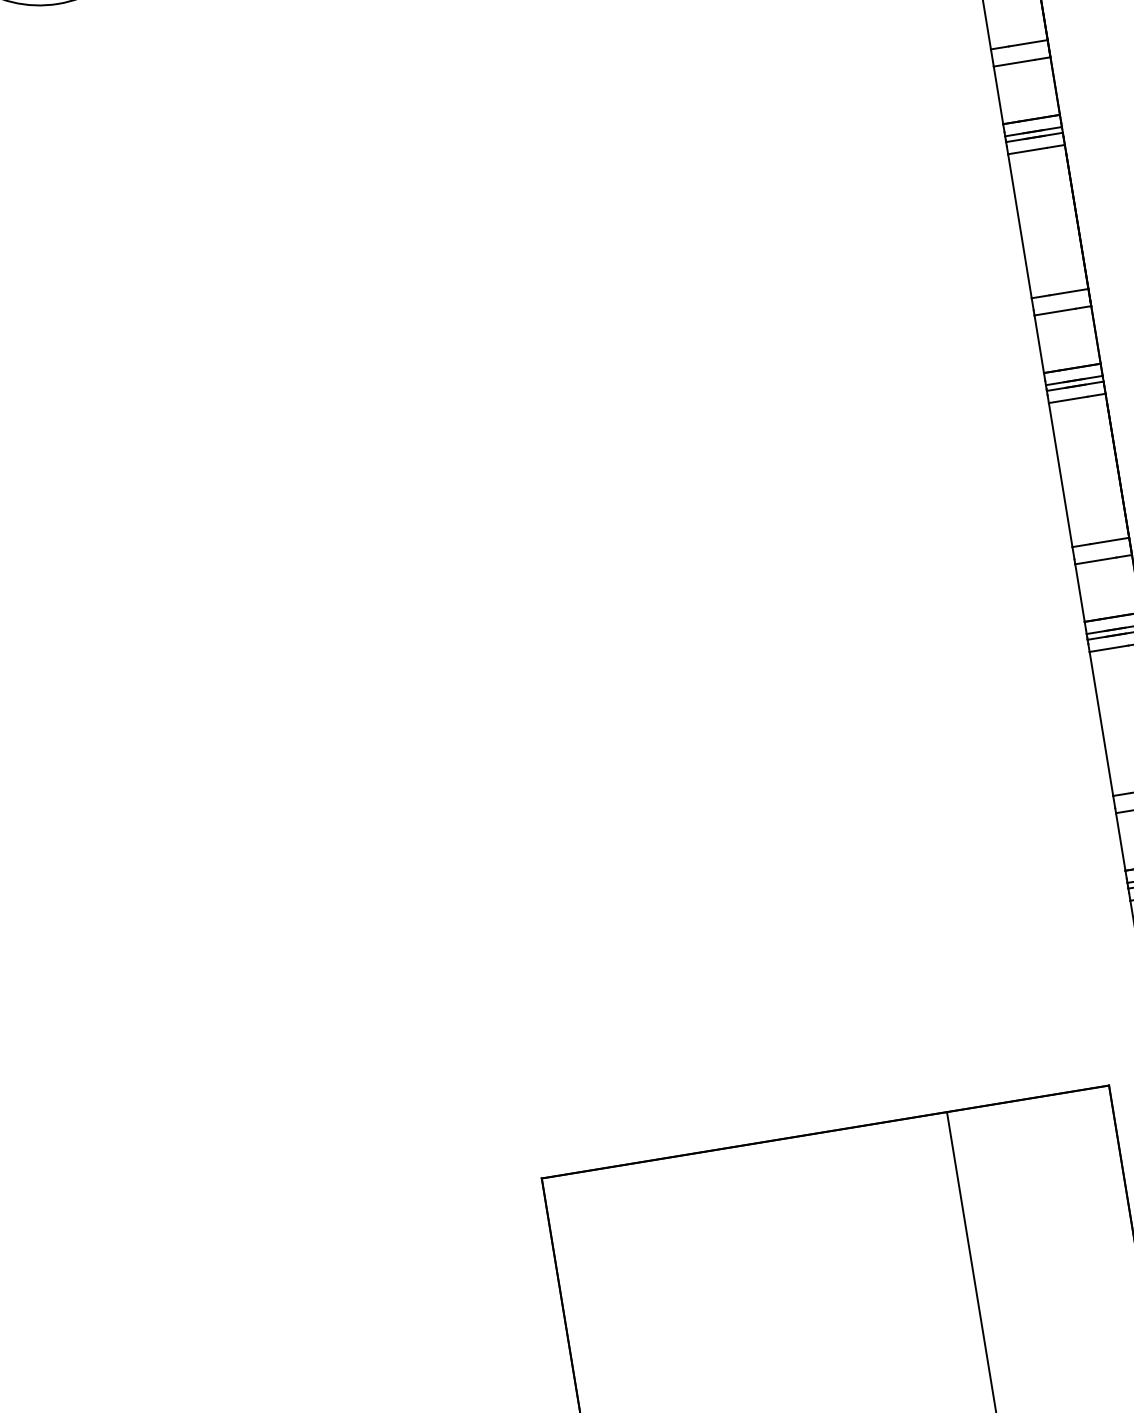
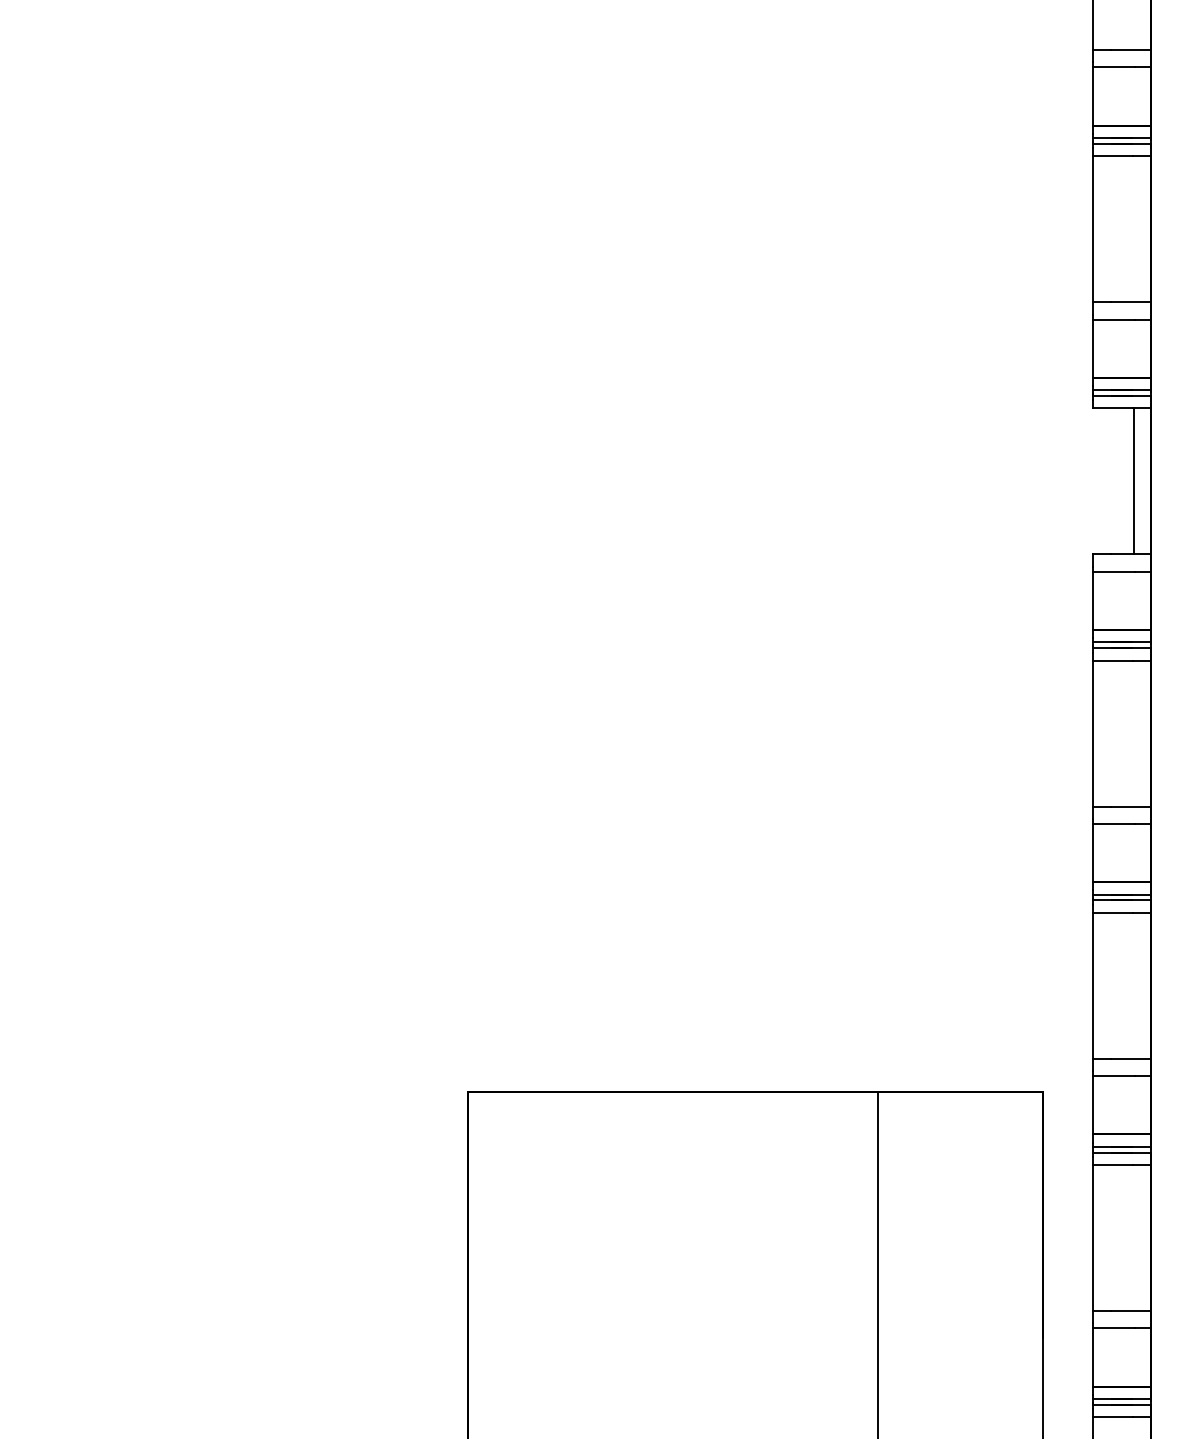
line: (1060, 475) -> (1134, 481), moved

